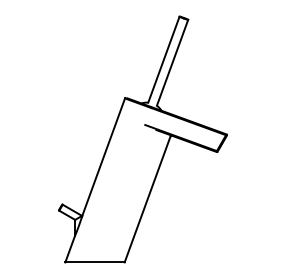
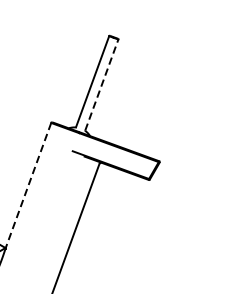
line: (172, 62) -> (101, 84), solid -> dashed
line: (103, 157) -> (28, 185), solid -> dashed

